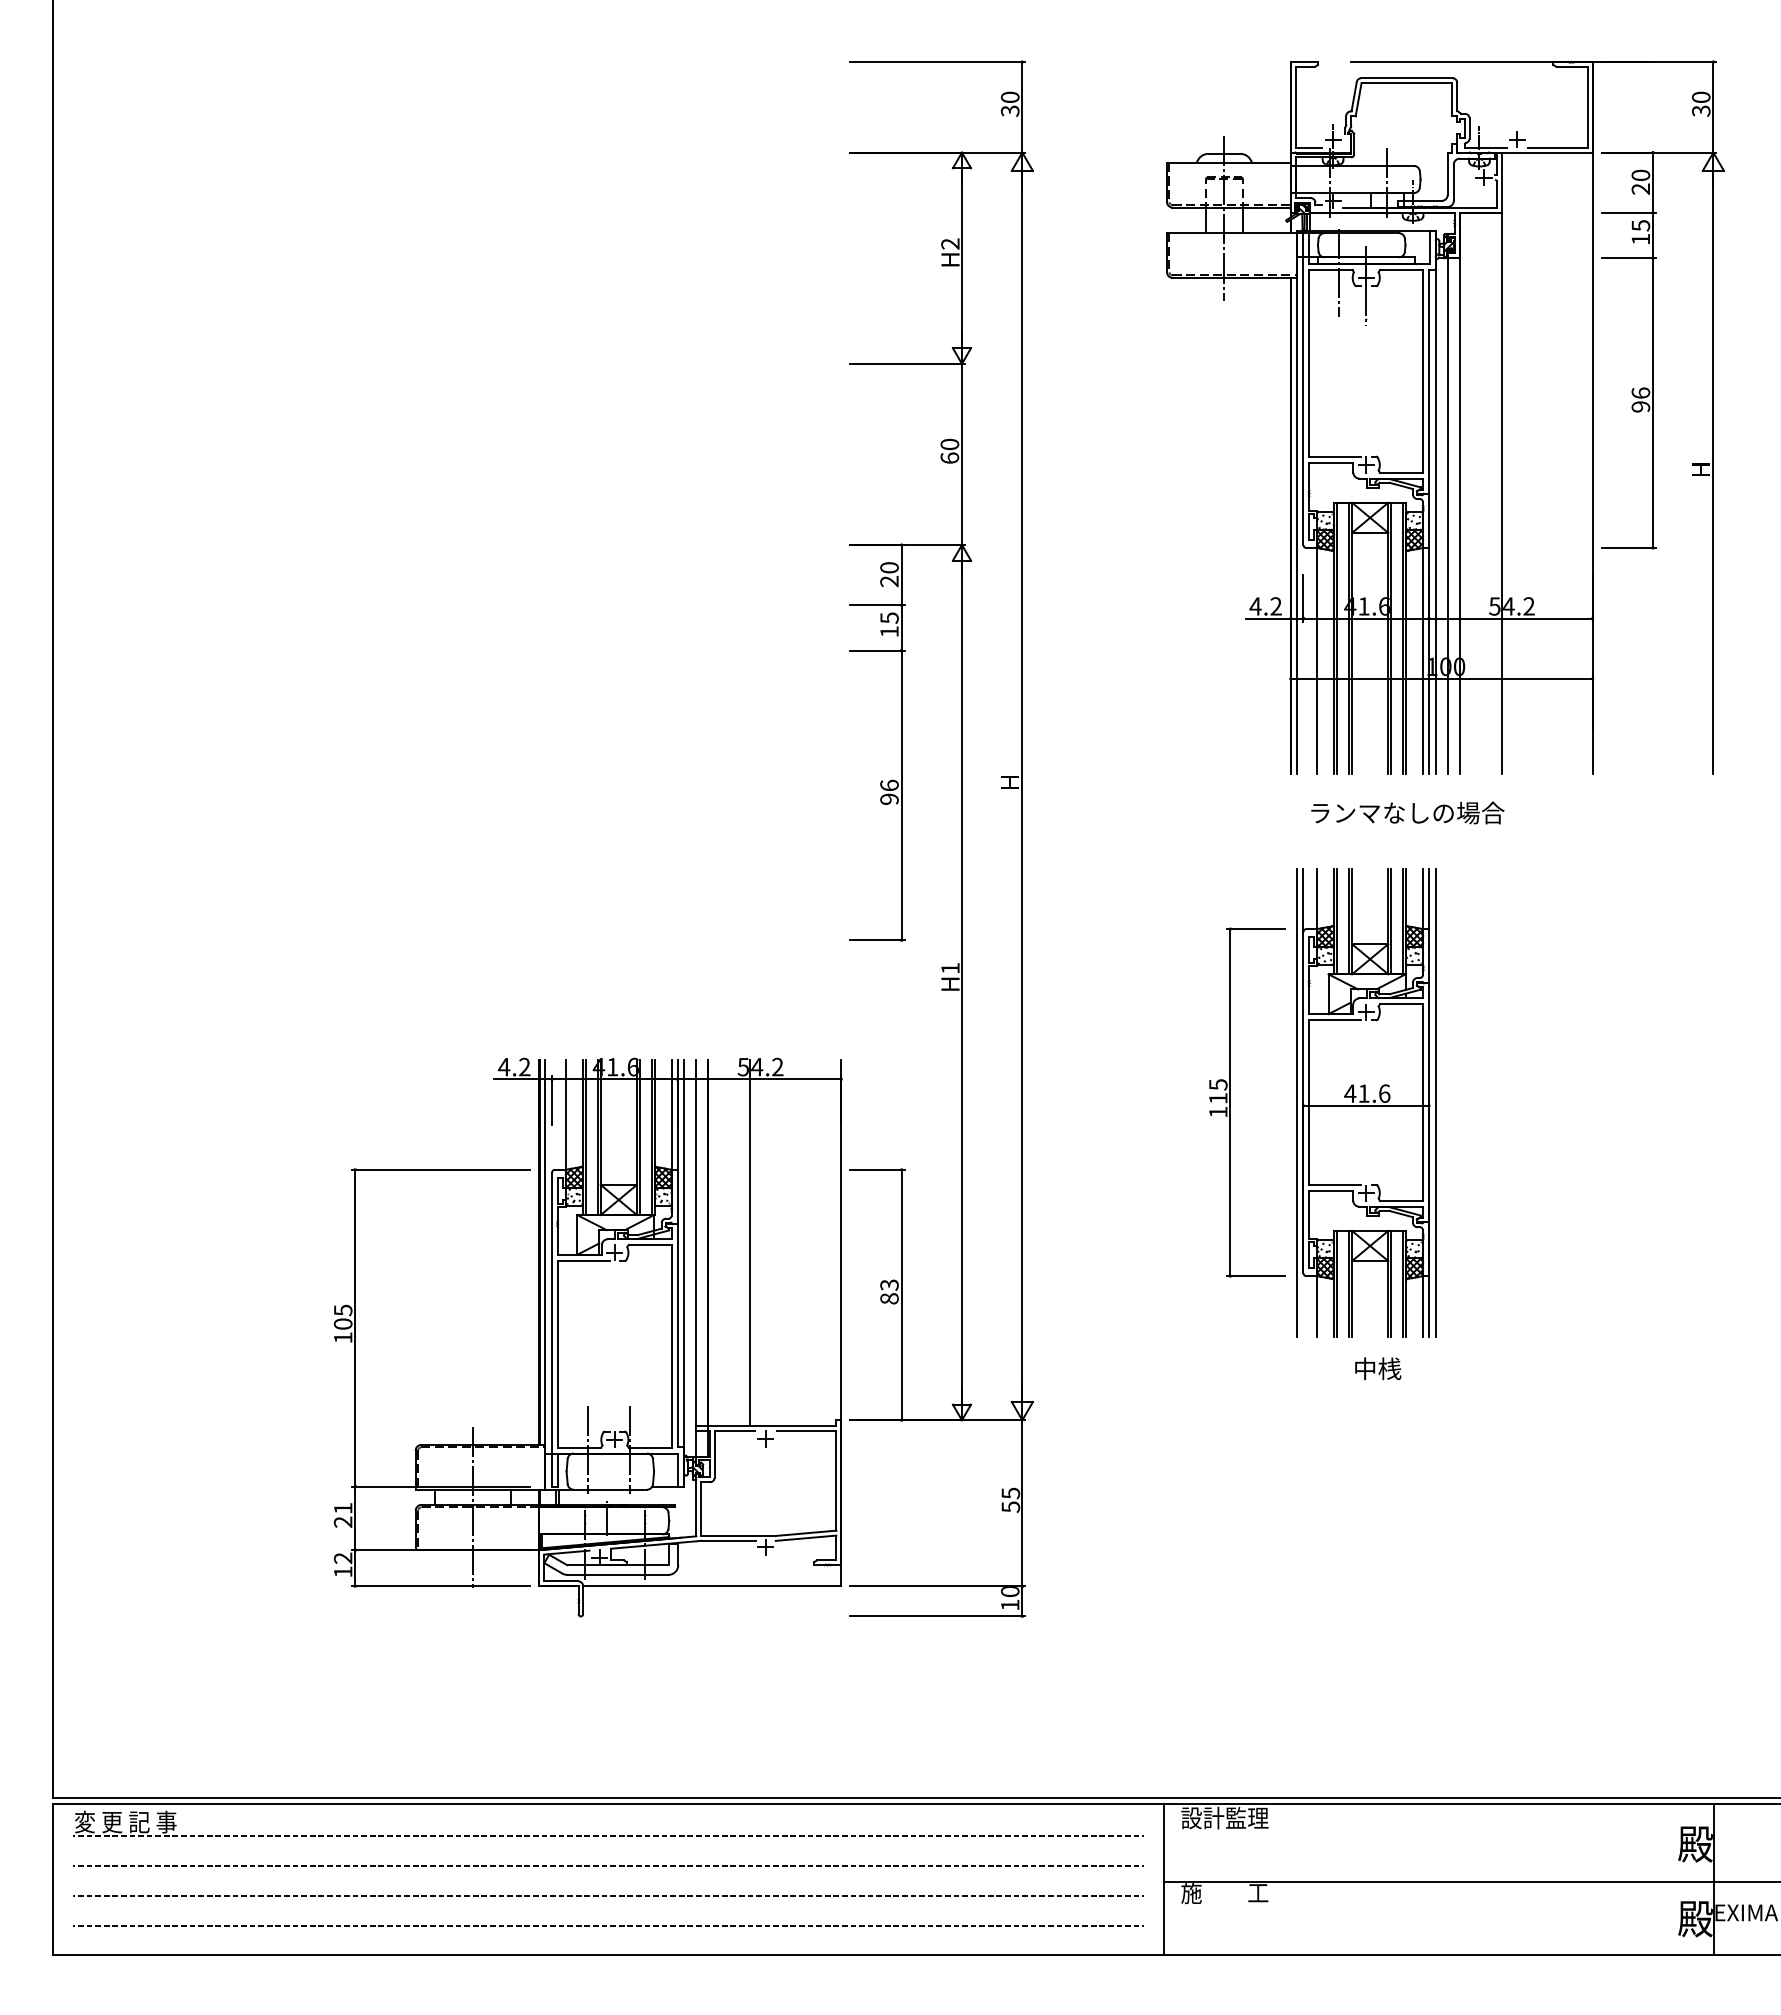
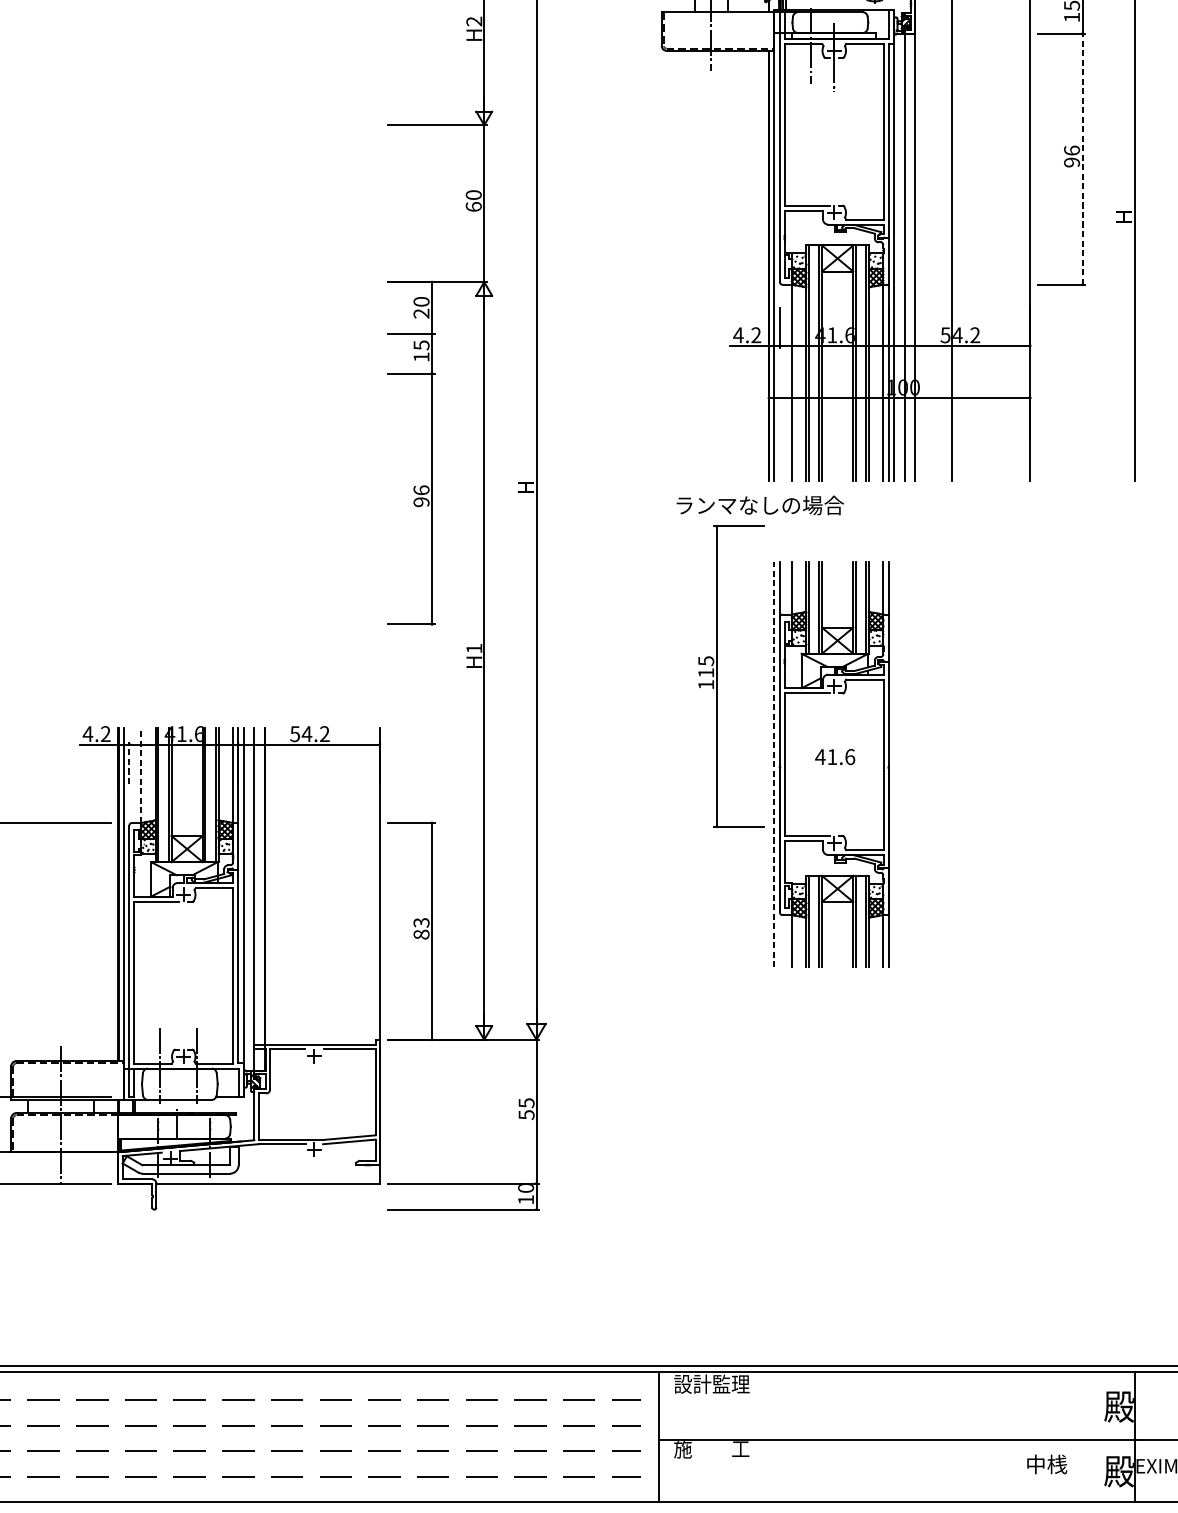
line: (1653, 403) -> (1082, 159), solid -> dashed
text: (1407, 812) -> (760, 505), moved
line: (552, 1100) -> (129, 762), solid -> dashed
part: (1230, 1102) -> (716, 676), moved
line: (1296, 1102) -> (773, 764), solid -> dashed
line: (1435, 1102) -> (894, 764), removed
line: (1366, 1105) -> (834, 767), removed
line: (565, 1114) -> (141, 775), solid -> dashed
line: (750, 1242) -> (301, 885), removed
text: (1378, 1368) -> (1047, 1464), moved

